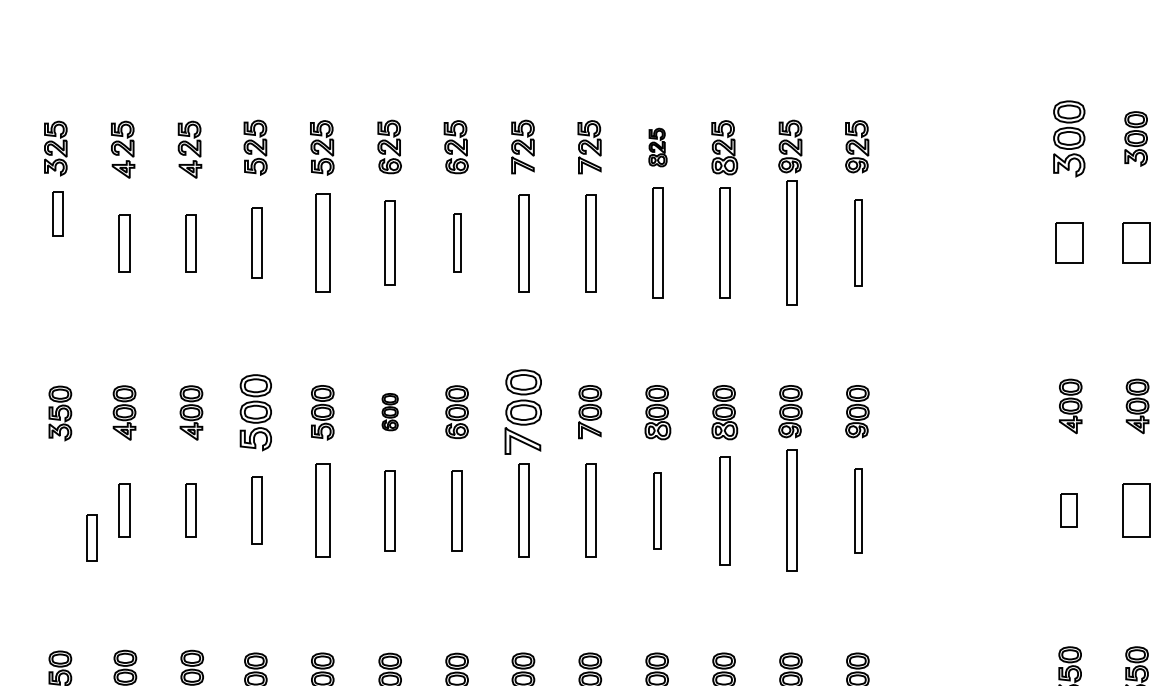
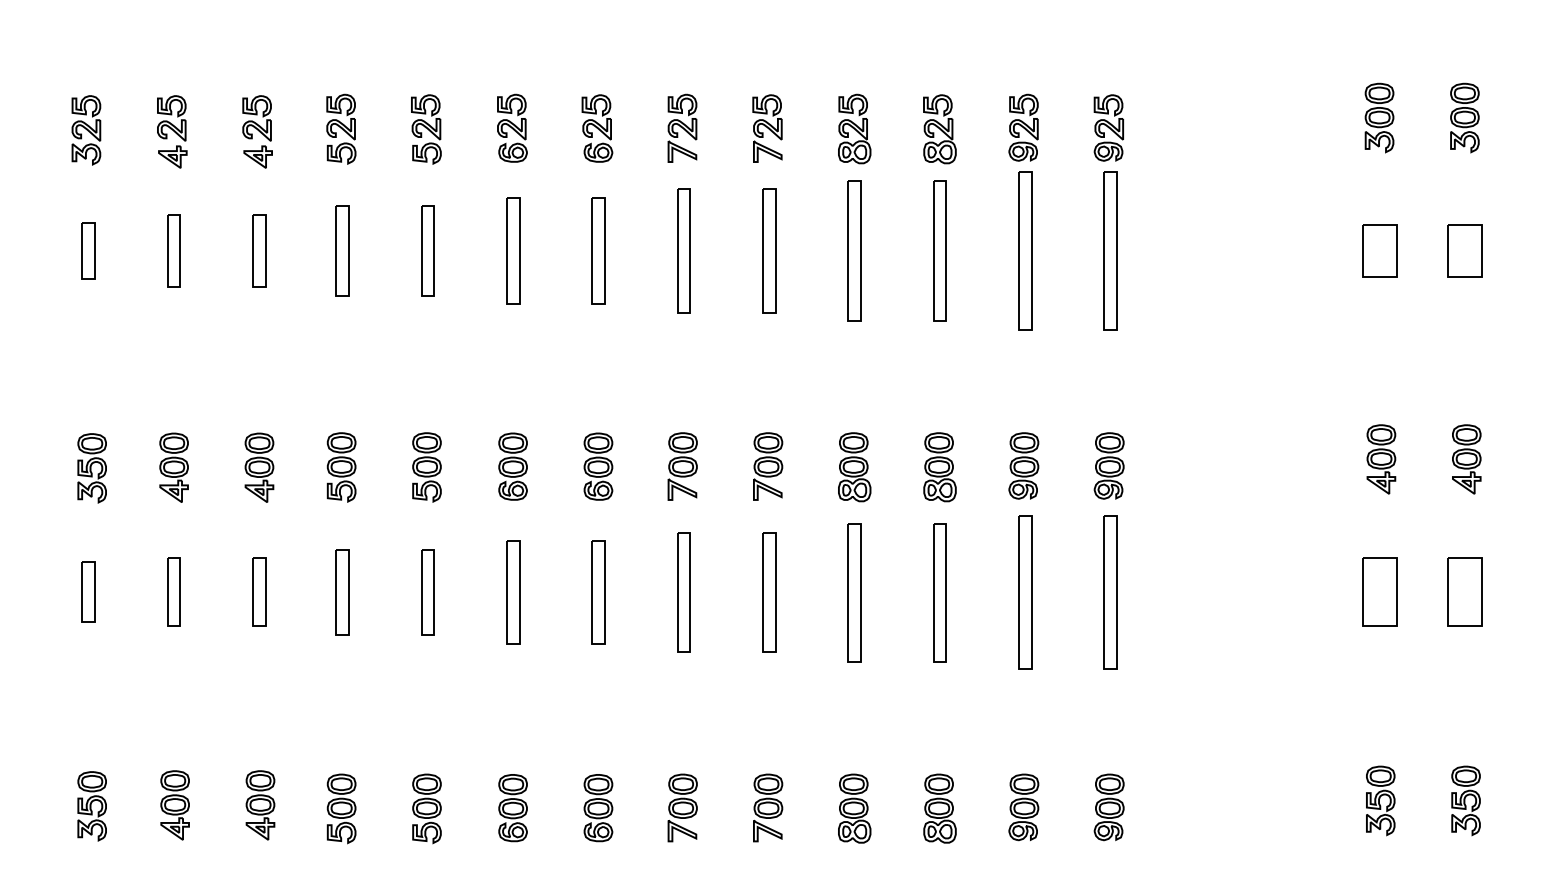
part: (1069, 138) -> (1379, 117), size x0.71
part: (657, 147) -> (854, 128), size x1.43
part: (57, 213) -> (88, 250), moved
part: (323, 242) -> (427, 250), size x0.71
part: (457, 242) -> (598, 250), size x1.43
part: (858, 242) -> (1110, 250), size x1.43
part: (255, 412) -> (341, 467), size x0.71
part: (389, 412) -> (512, 466), size x1.43
part: (522, 412) -> (682, 466), size x0.62
part: (1069, 509) -> (1379, 591), size x1.67
part: (323, 510) -> (427, 592), size x0.71
part: (657, 510) -> (854, 592), size x1.43
part: (858, 510) -> (1110, 592), size x1.43
part: (91, 537) -> (88, 591), moved

